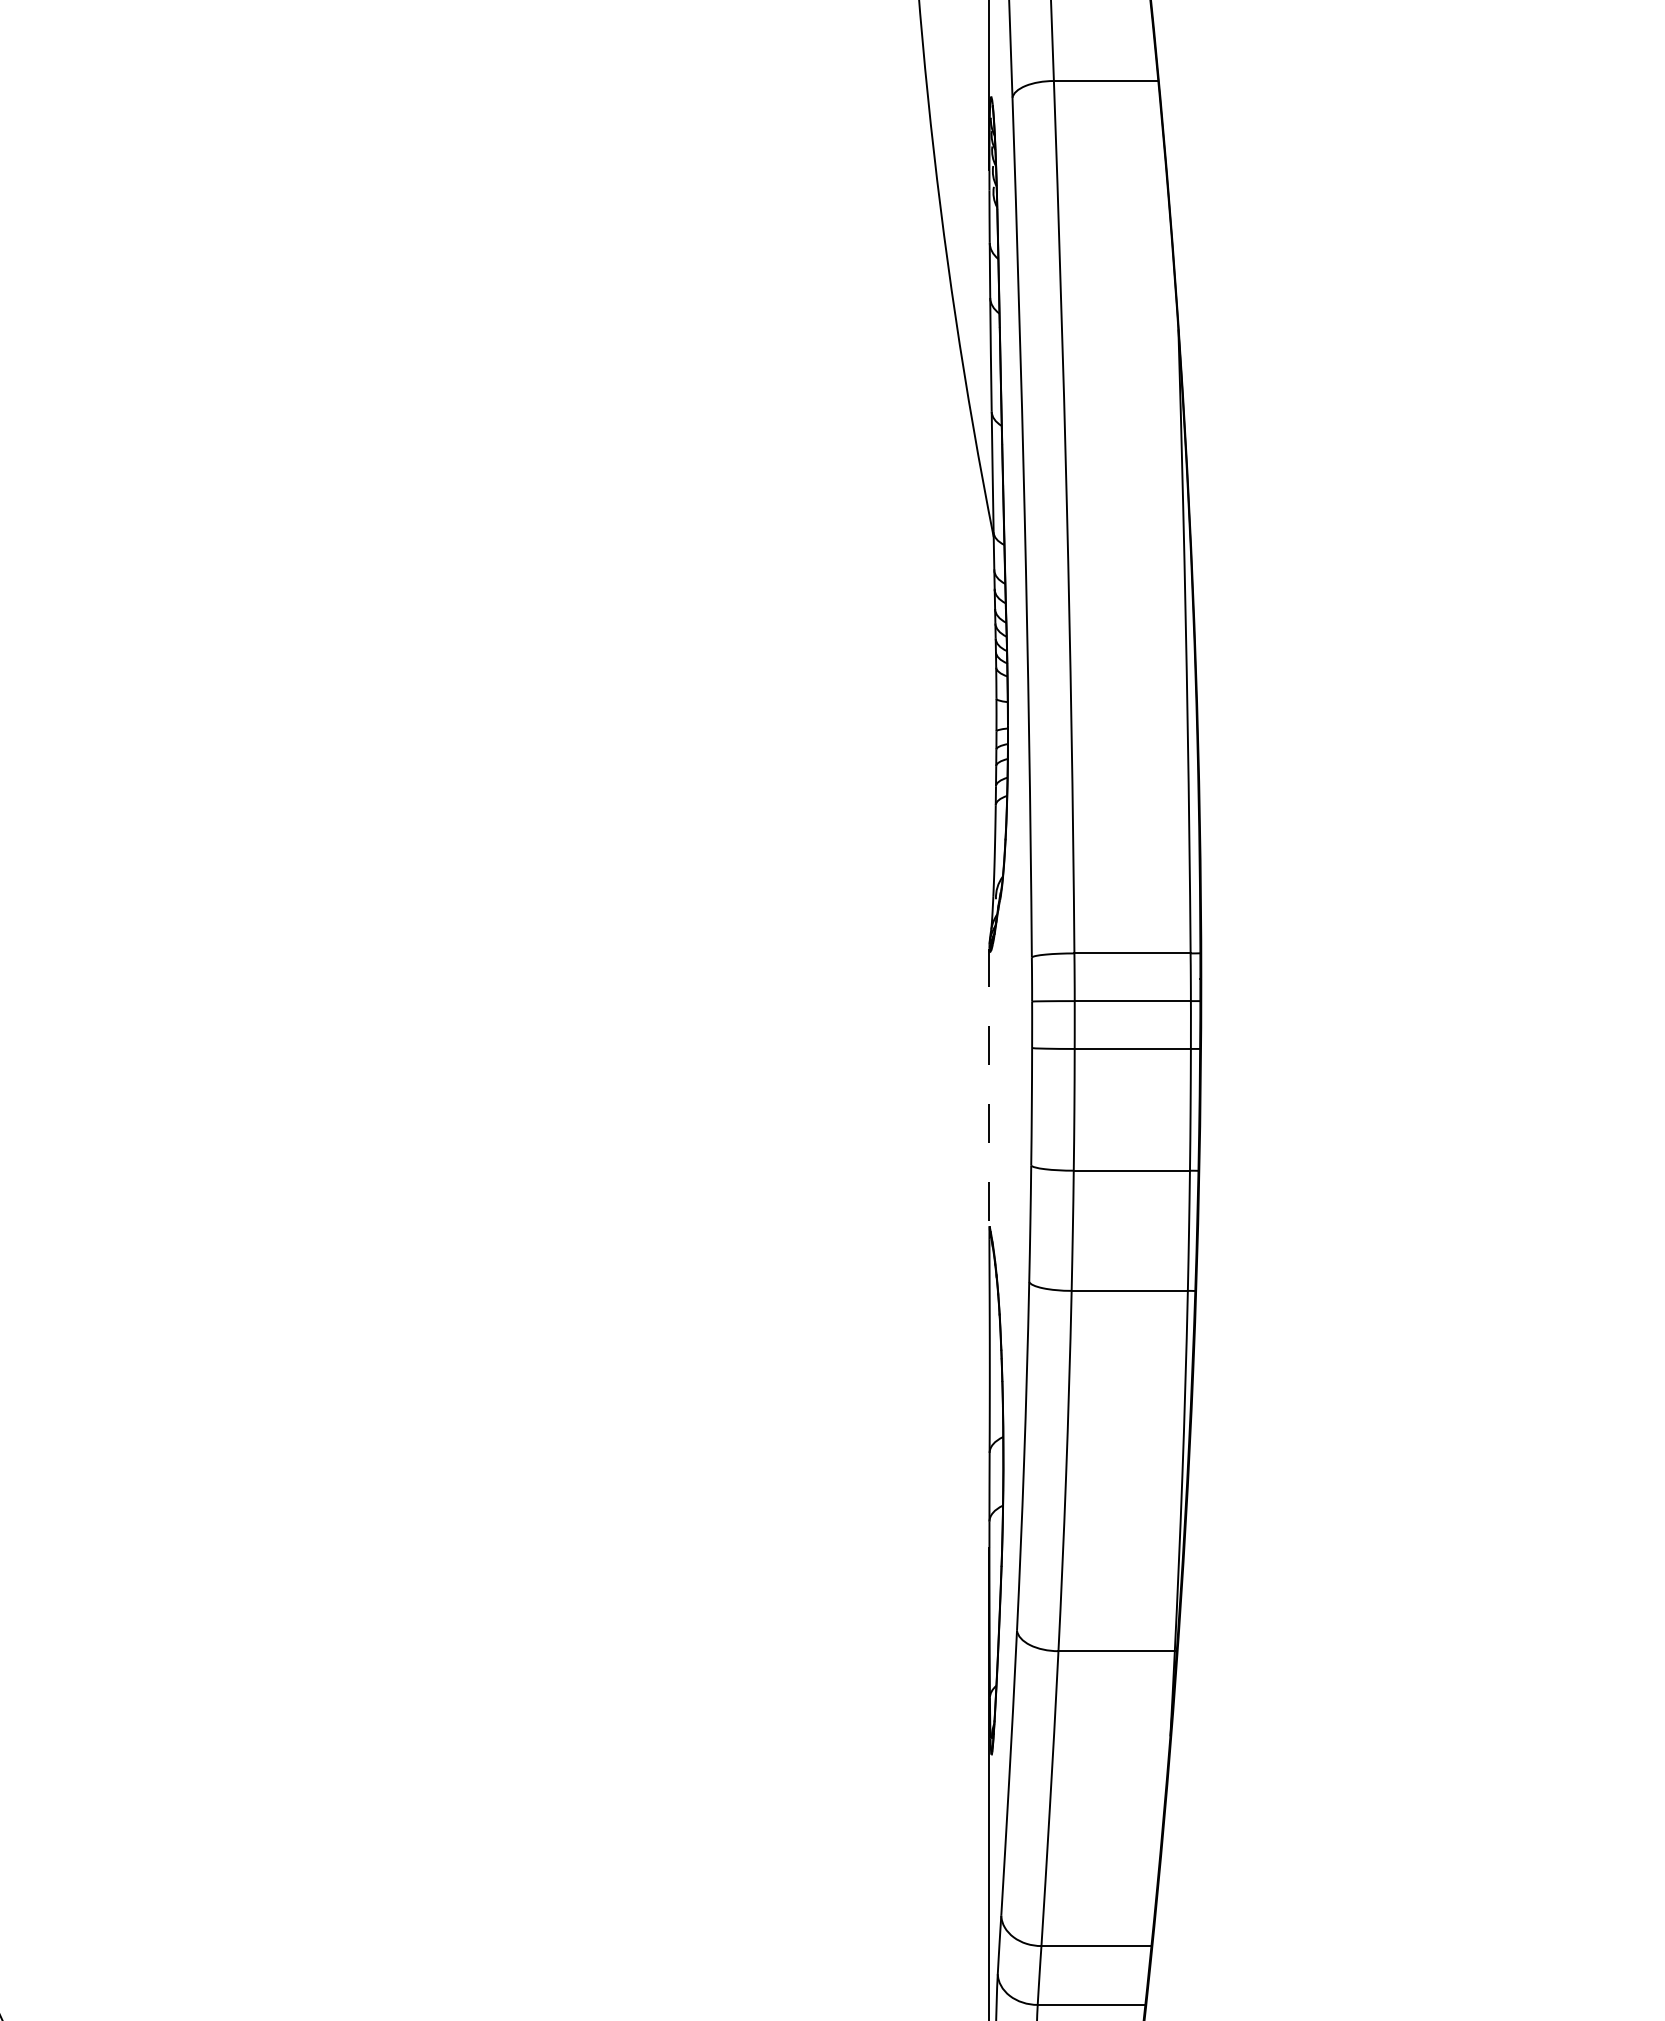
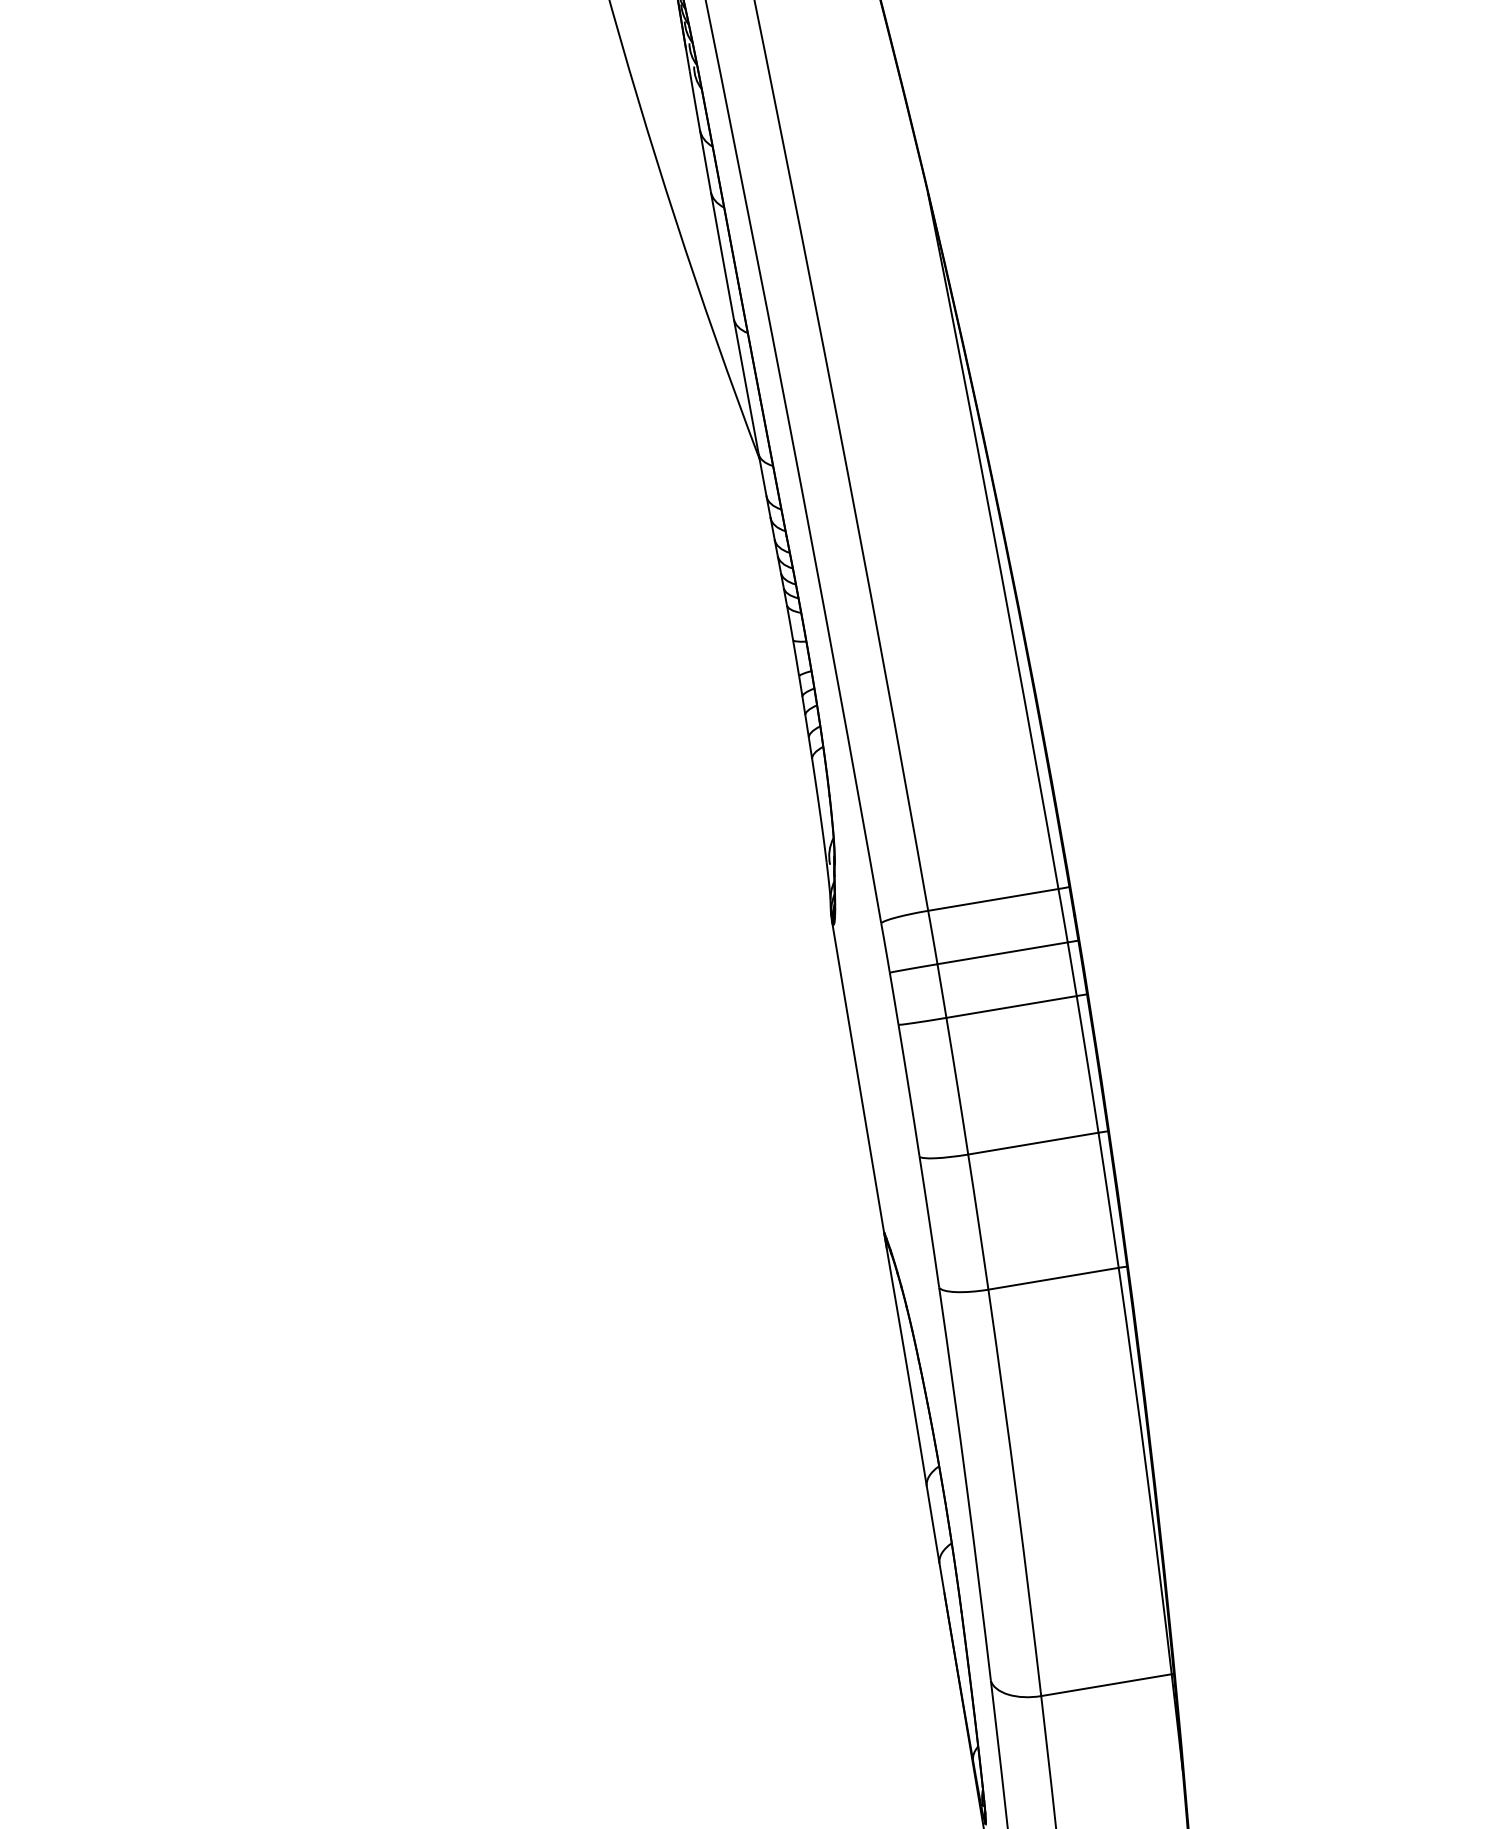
line: (989, 1094) -> (859, 1084), dashed -> solid

